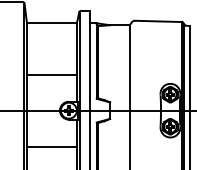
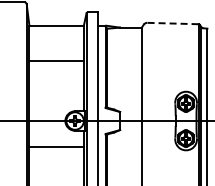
line: (158, 21) -> (172, 23), solid -> dashed
line: (51, 74) -> (56, 60), moved
line: (51, 146) -> (56, 146), moved

